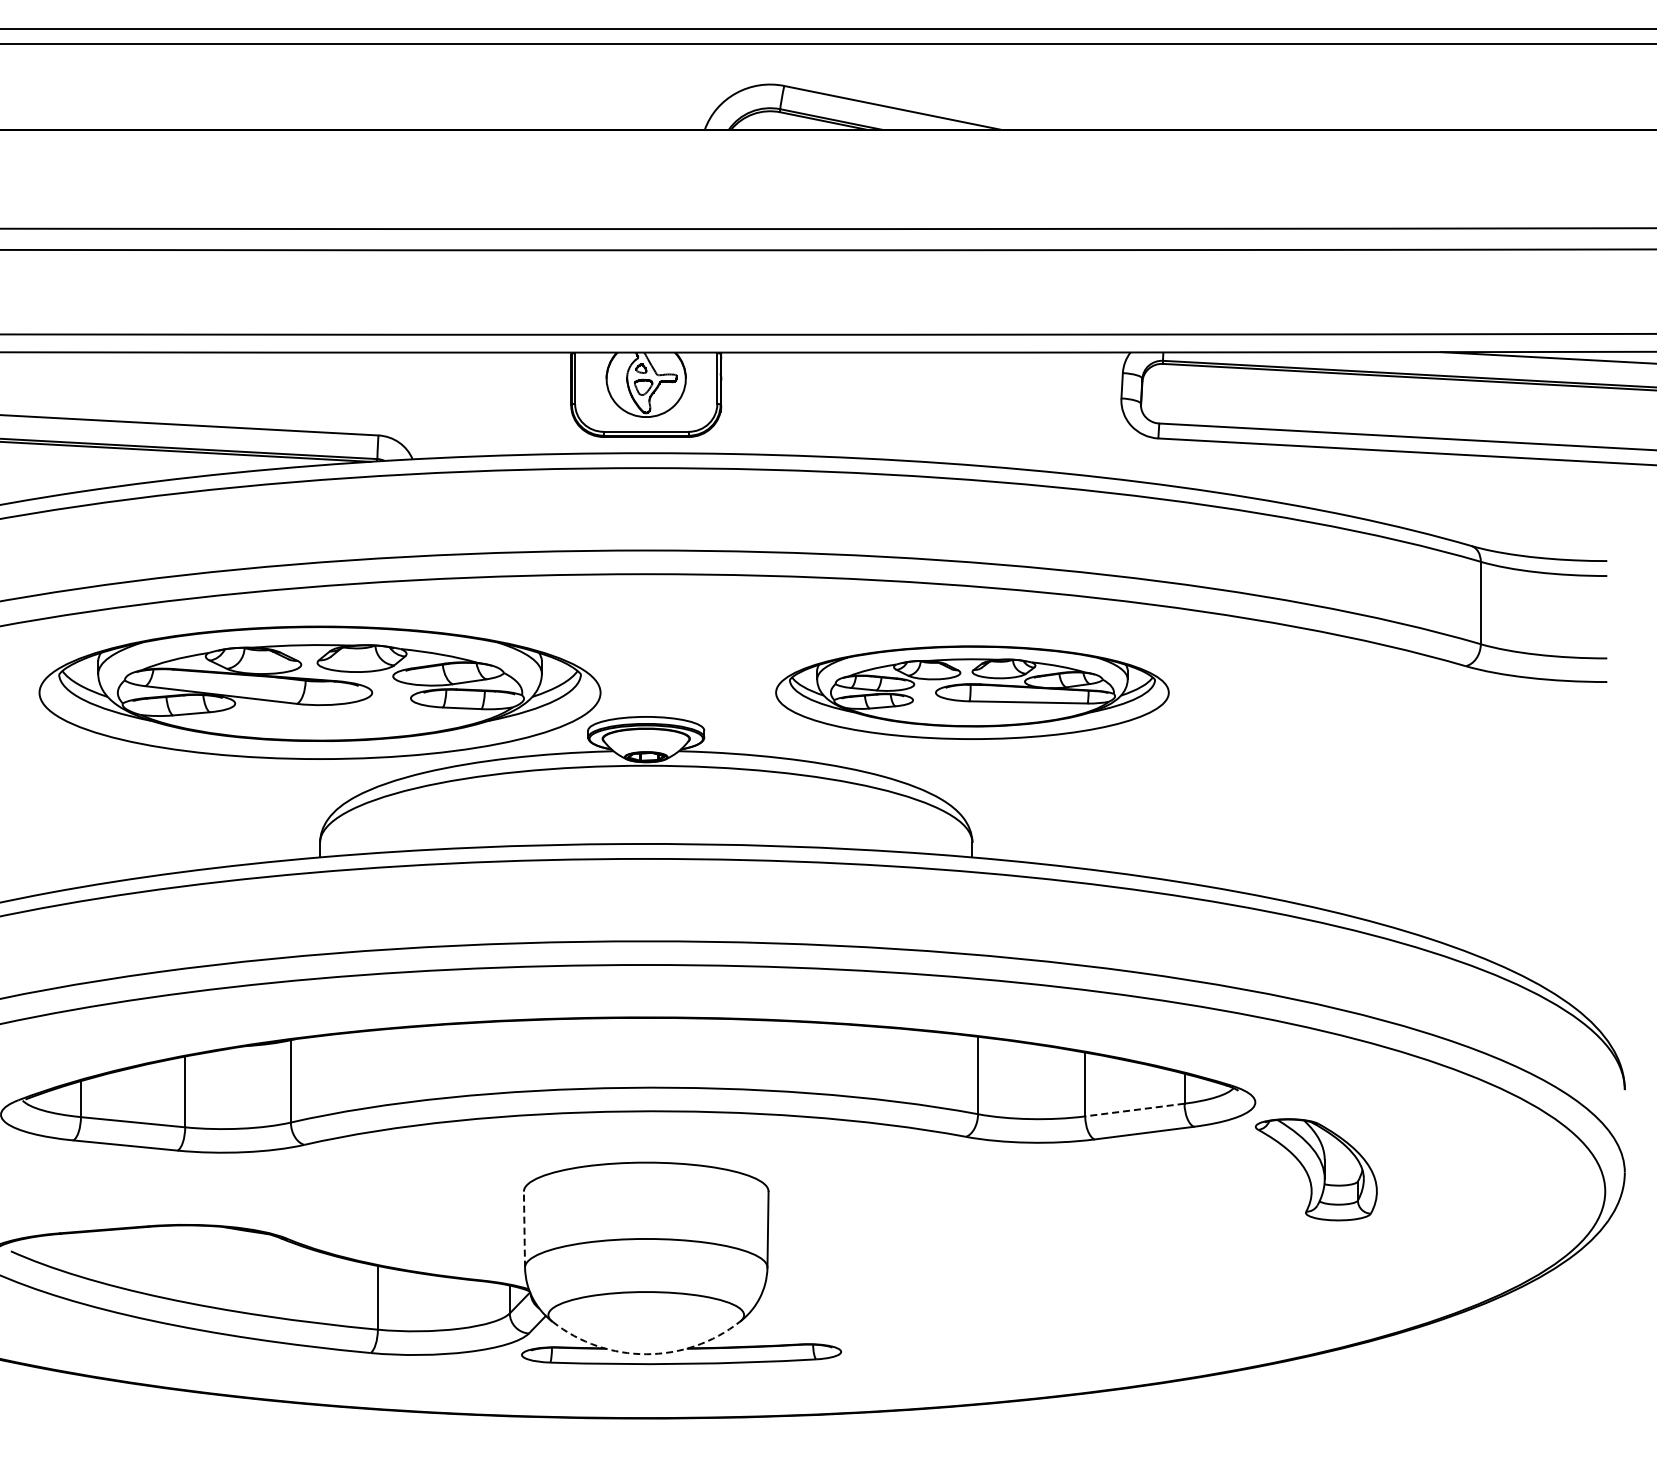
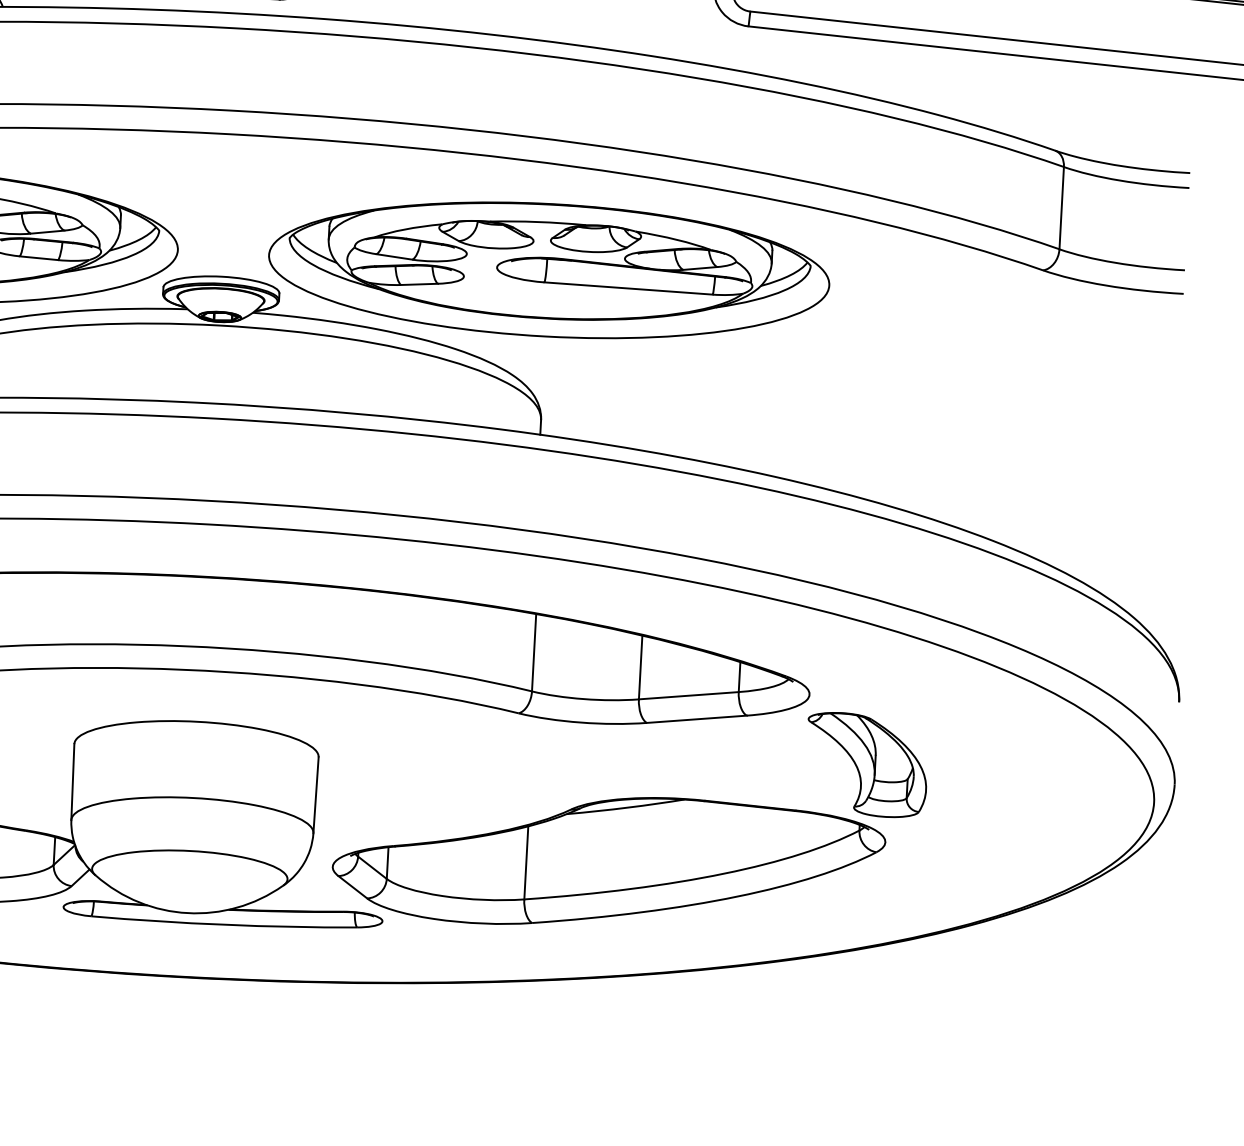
part: (972, 692) -> (549, 270), size x1.43
line: (1134, 1110) -> (688, 696), dashed -> solid
line: (524, 1229) -> (72, 782), dashed -> solid
part: (1063, 1280) -> (608, 862), added
arc: (646, 1354) -> (187, 913), dashed -> solid

